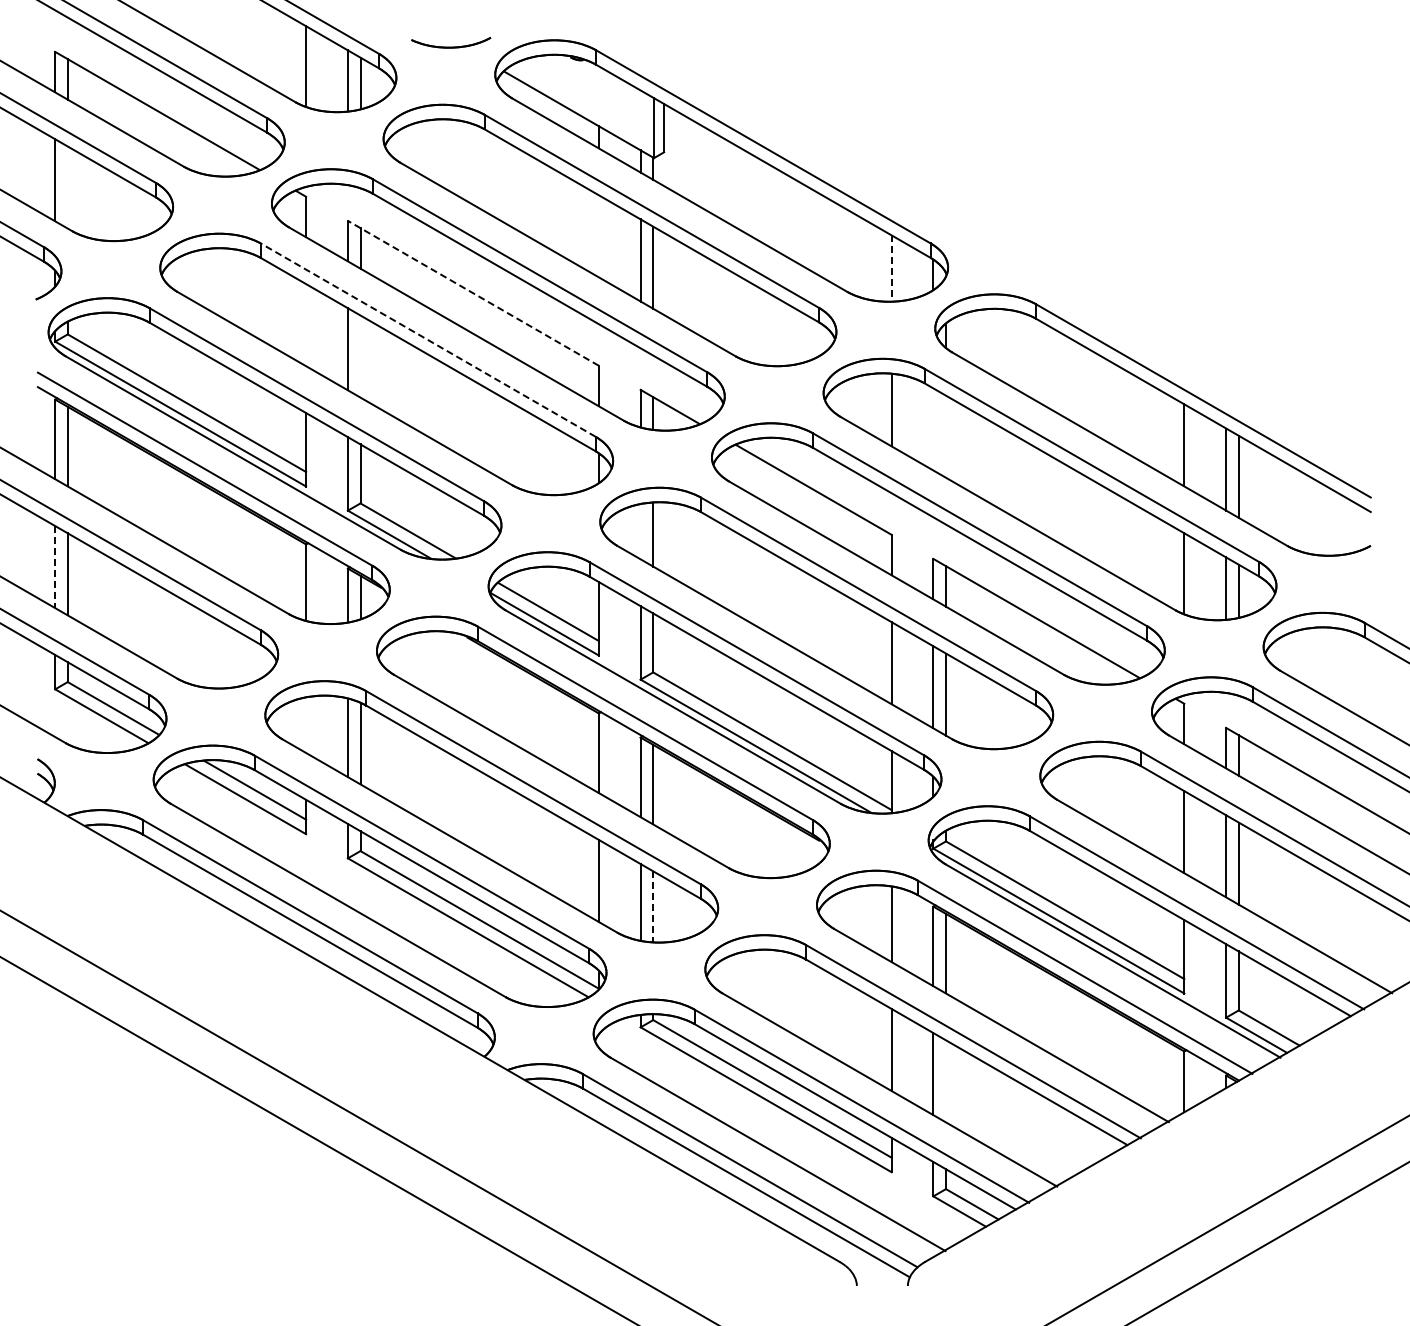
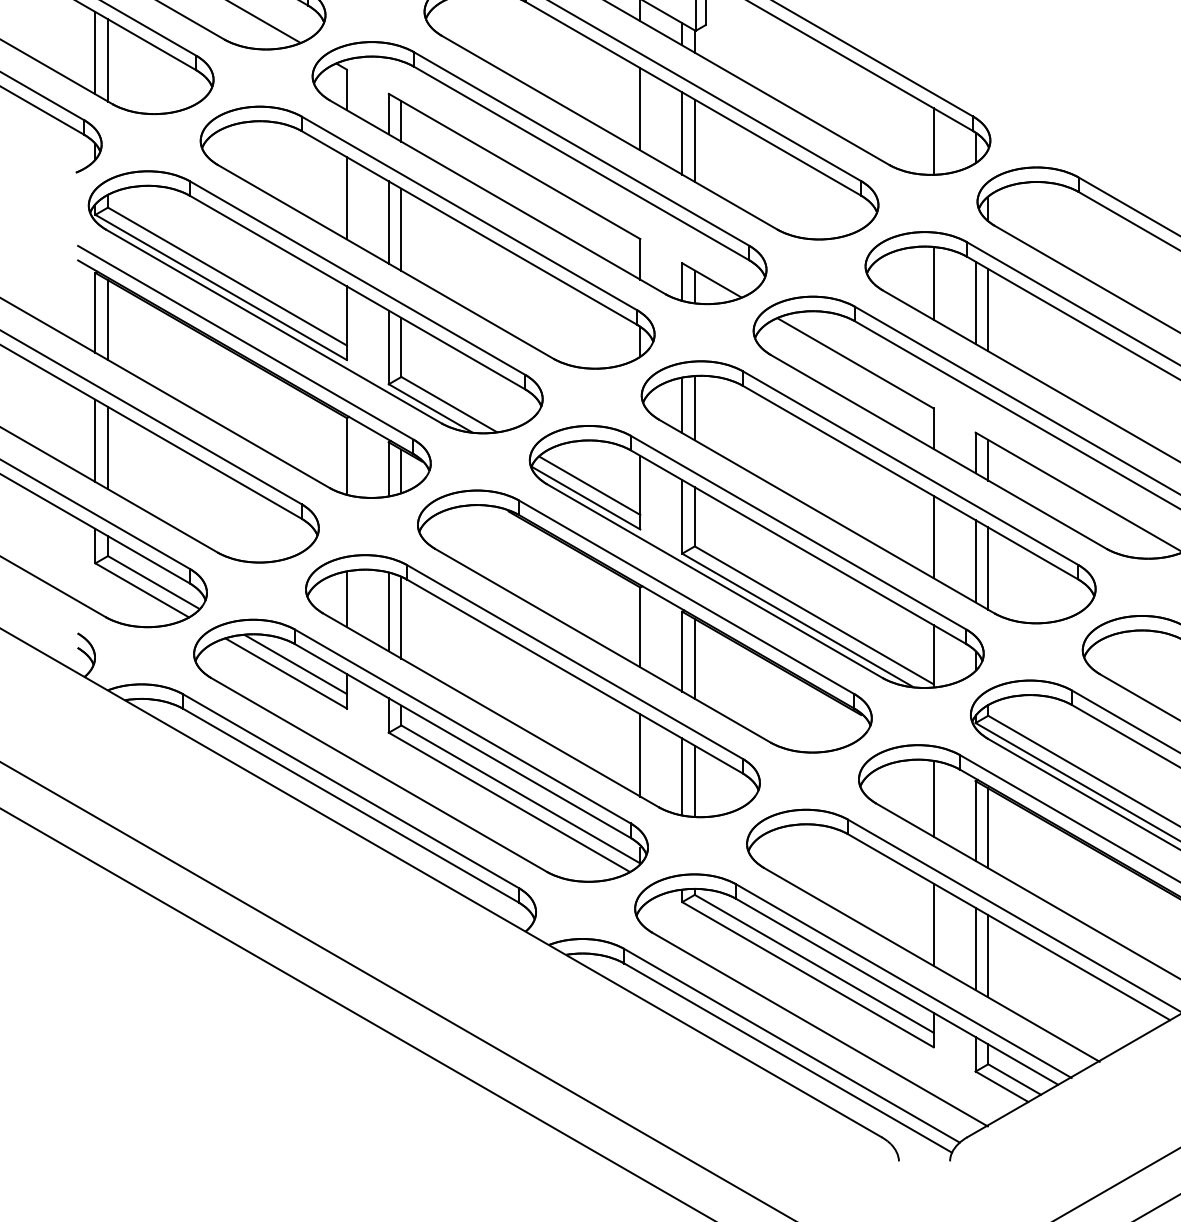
line: (67, 187) -> (107, 60), added
line: (598, 236) -> (639, 109), added
line: (891, 268) -> (933, 141), dashed -> solid
line: (473, 293) -> (514, 166), dashed -> solid
line: (306, 325) -> (347, 198), added
line: (428, 340) -> (469, 213), dashed -> solid
line: (360, 356) -> (401, 229), added
line: (933, 429) -> (975, 302), added
line: (945, 436) -> (987, 309), added
line: (640, 531) -> (682, 405), added
line: (55, 567) -> (95, 441), dashed -> solid
line: (306, 724) -> (347, 598), added
line: (653, 907) -> (695, 782), dashed -> solid
line: (945, 1081) -> (987, 956), added

